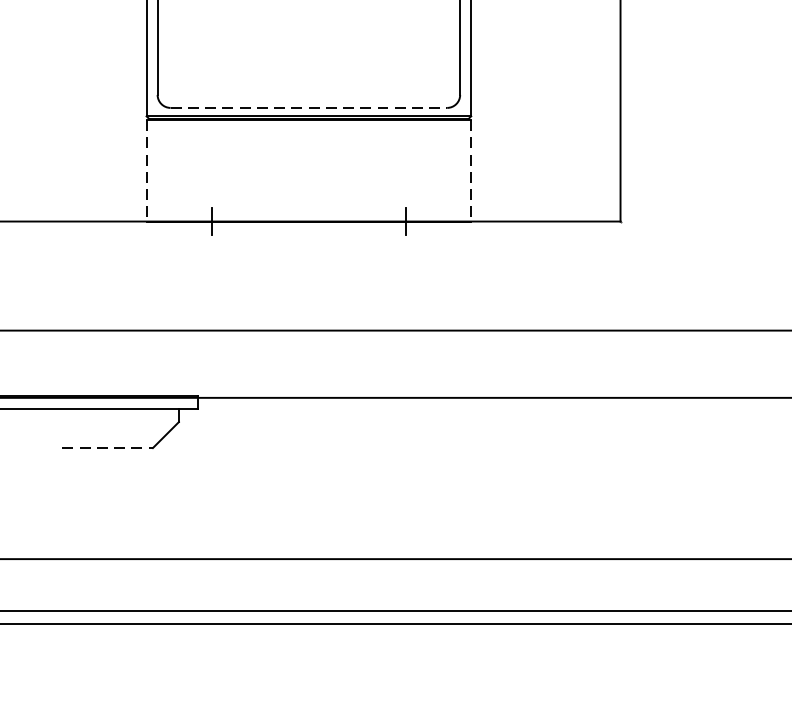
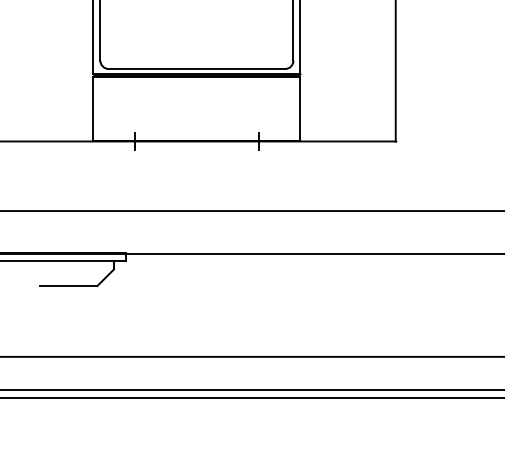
line: (309, 107) -> (197, 68), dashed -> solid
line: (146, 171) -> (93, 109), dashed -> solid
line: (471, 171) -> (300, 109), dashed -> solid
line: (107, 447) -> (68, 285), dashed -> solid

